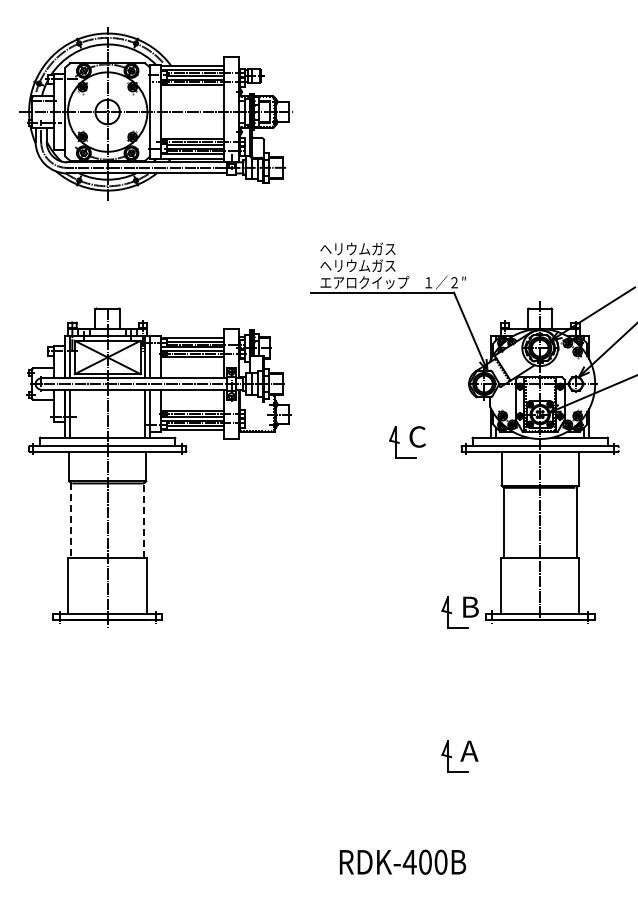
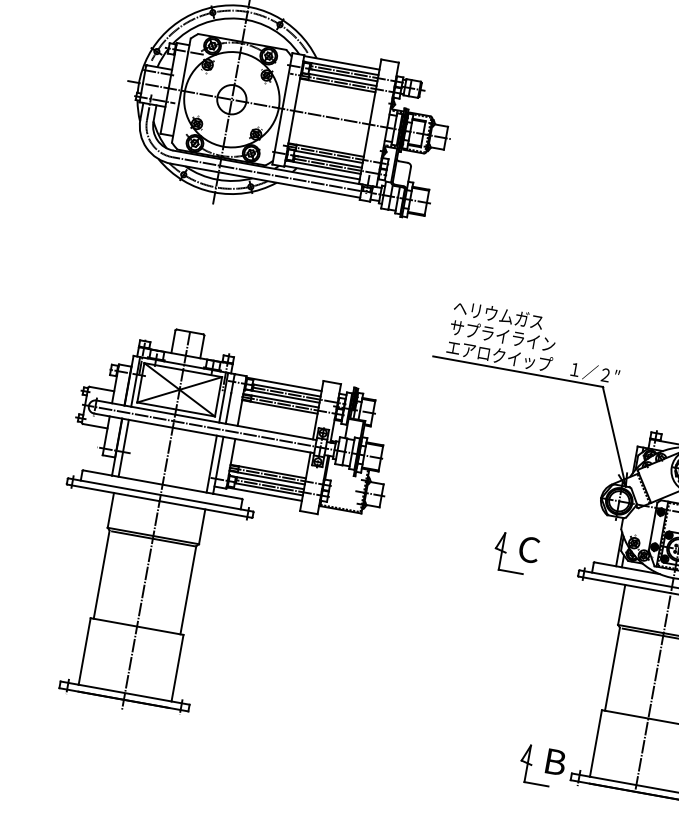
text: (364, 265) -> (502, 335), ヘリウムガス -> サプライライン
line: (144, 520) -> (188, 590), dashed -> solid
line: (71, 521) -> (102, 576), dashed -> solid

